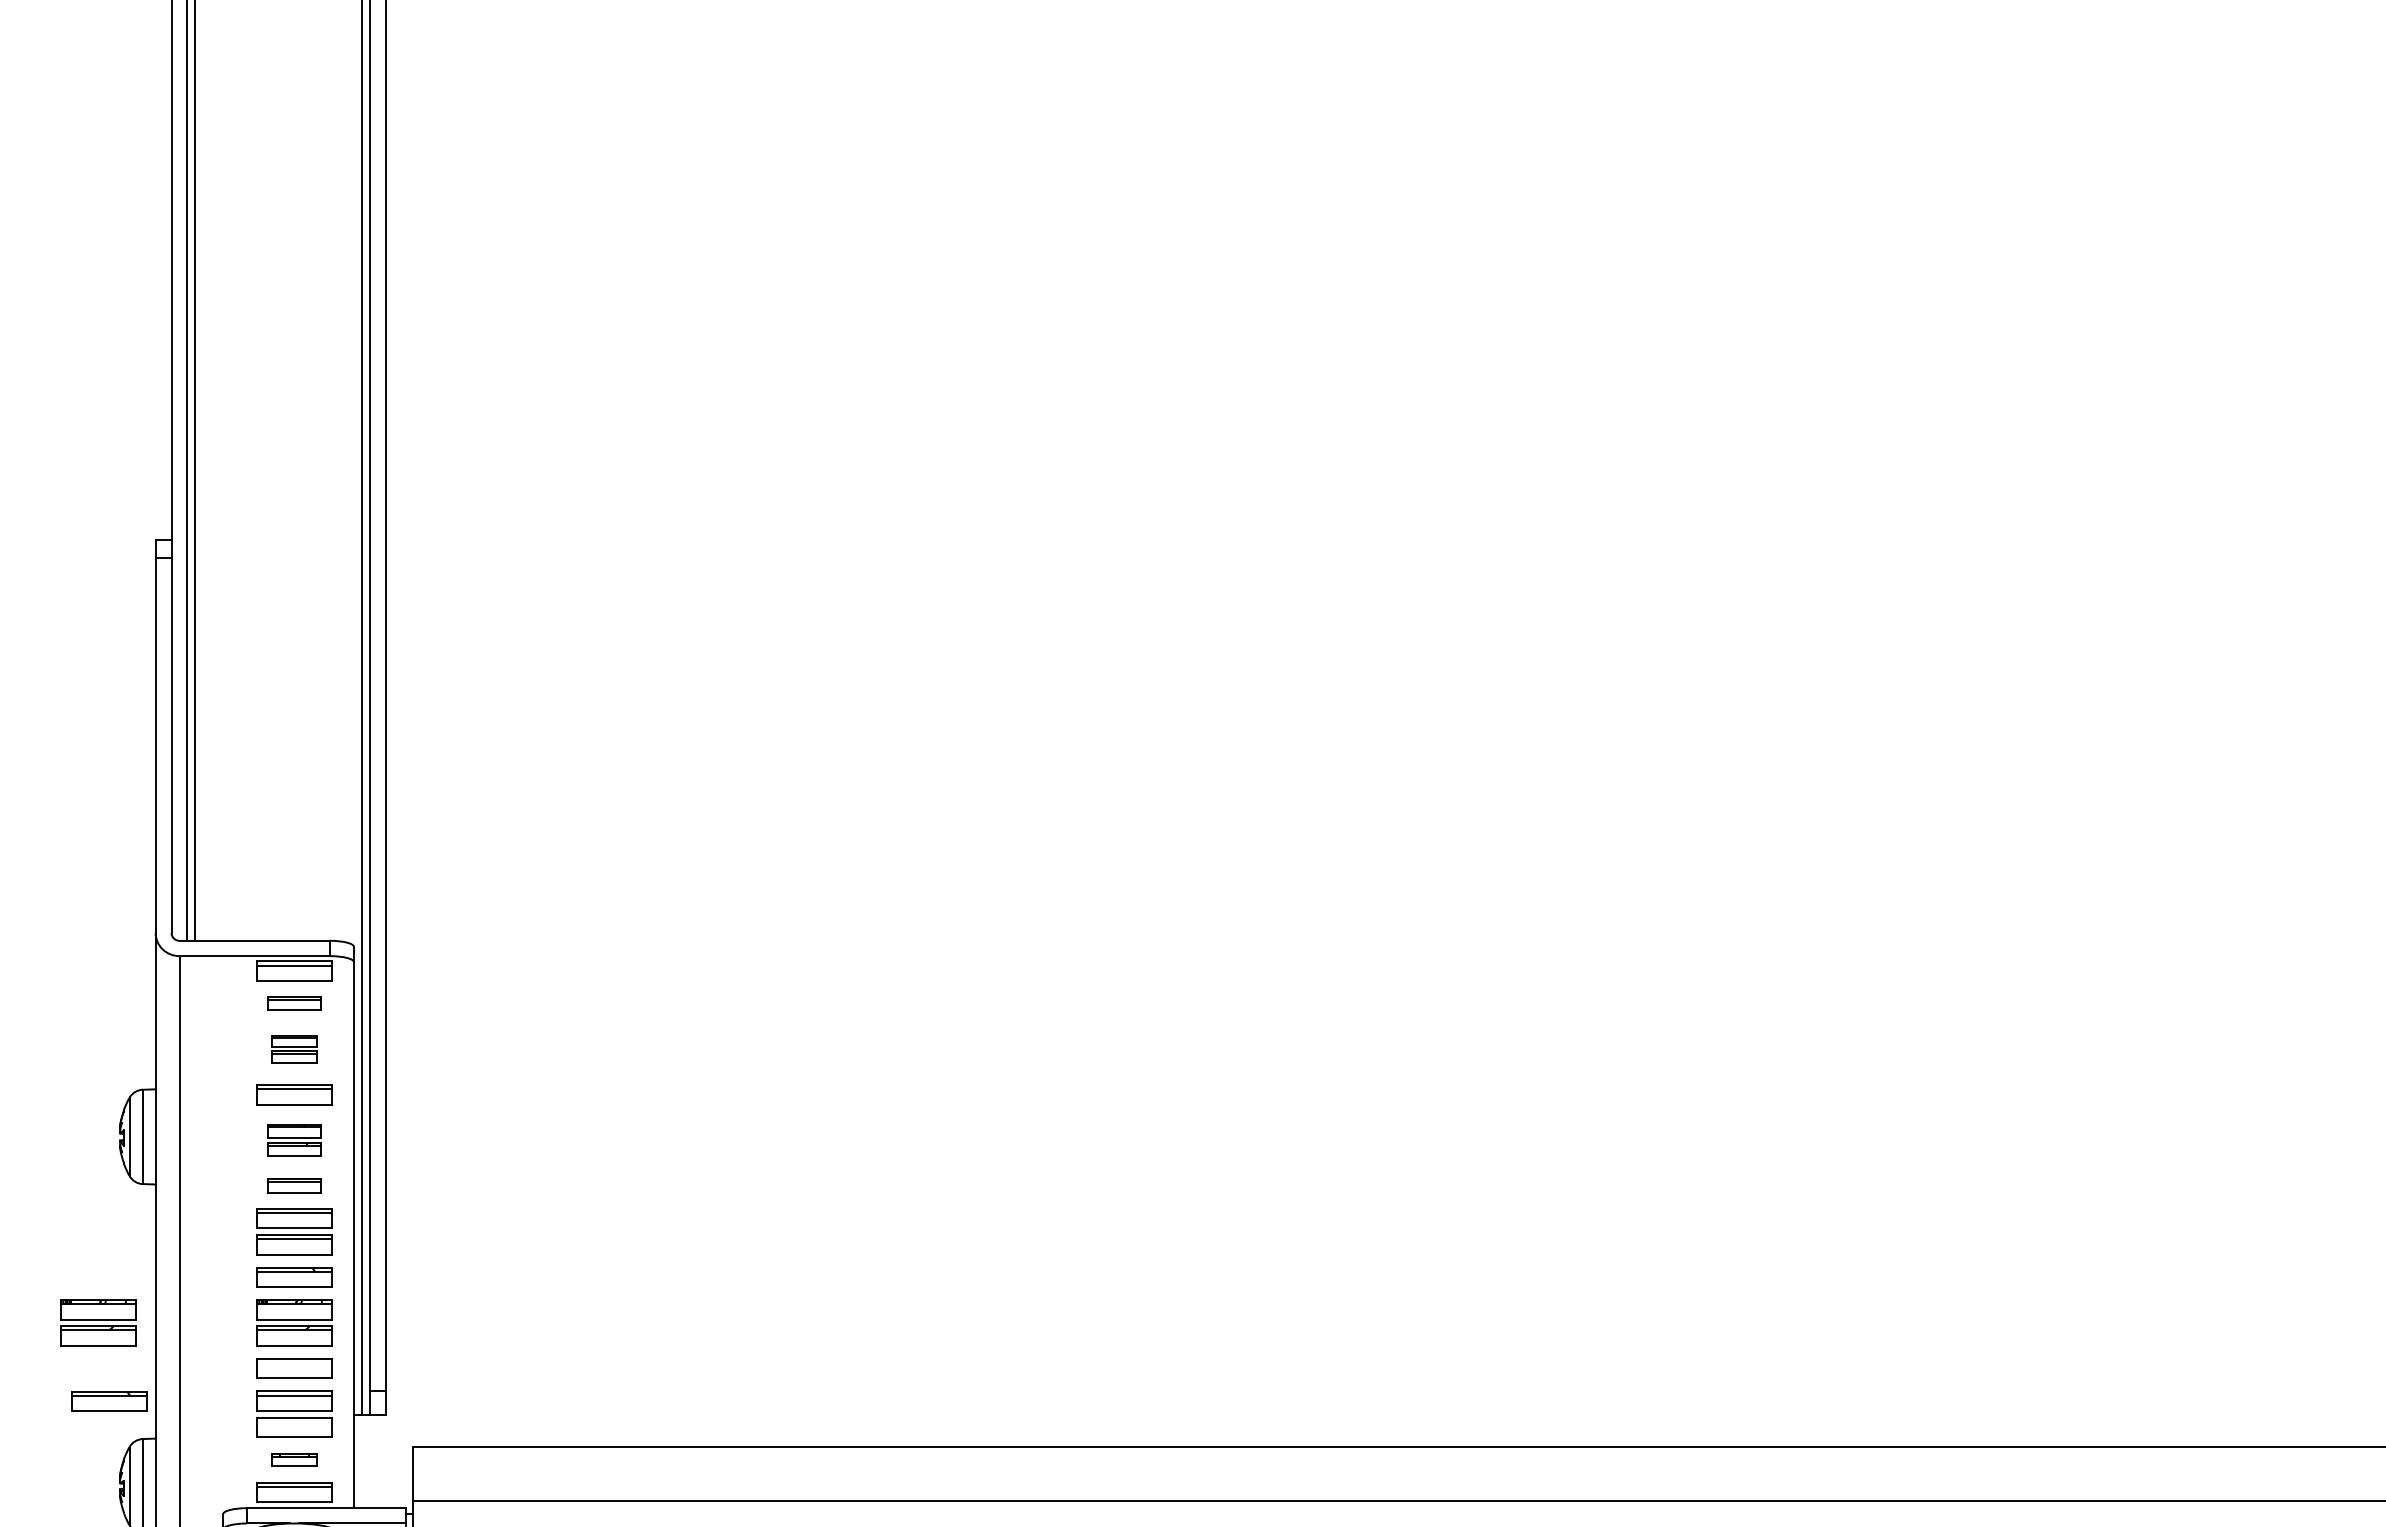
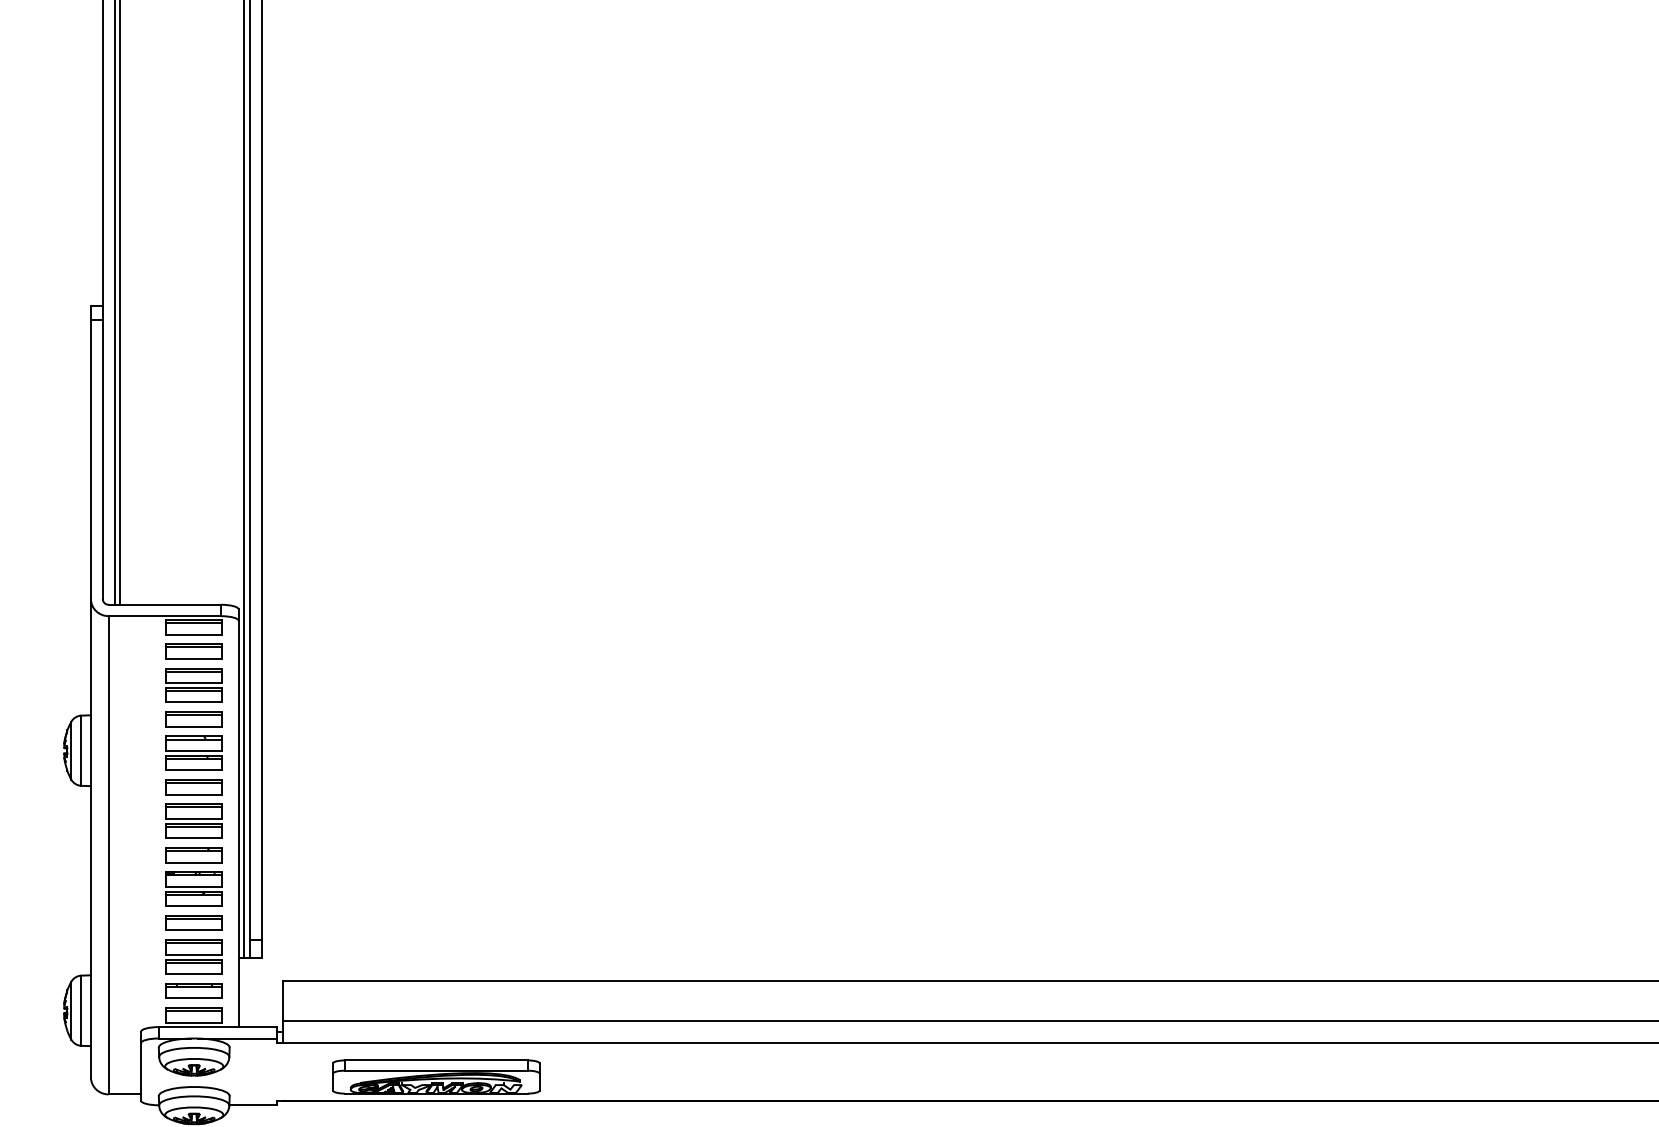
part: (294, 1003) -> (194, 651), size x1.43
part: (294, 1049) -> (194, 685), size x1.67
part: (294, 1140) -> (194, 753), size x1.43
part: (294, 1185) -> (194, 786), size x1.43
part: (98, 1322) -> (48, 888), removed
line: (294, 1363) -> (194, 919), added
part: (109, 1401) -> (56, 947), removed
line: (294, 1421) -> (194, 962), added
part: (294, 1459) -> (194, 990), size x1.67

